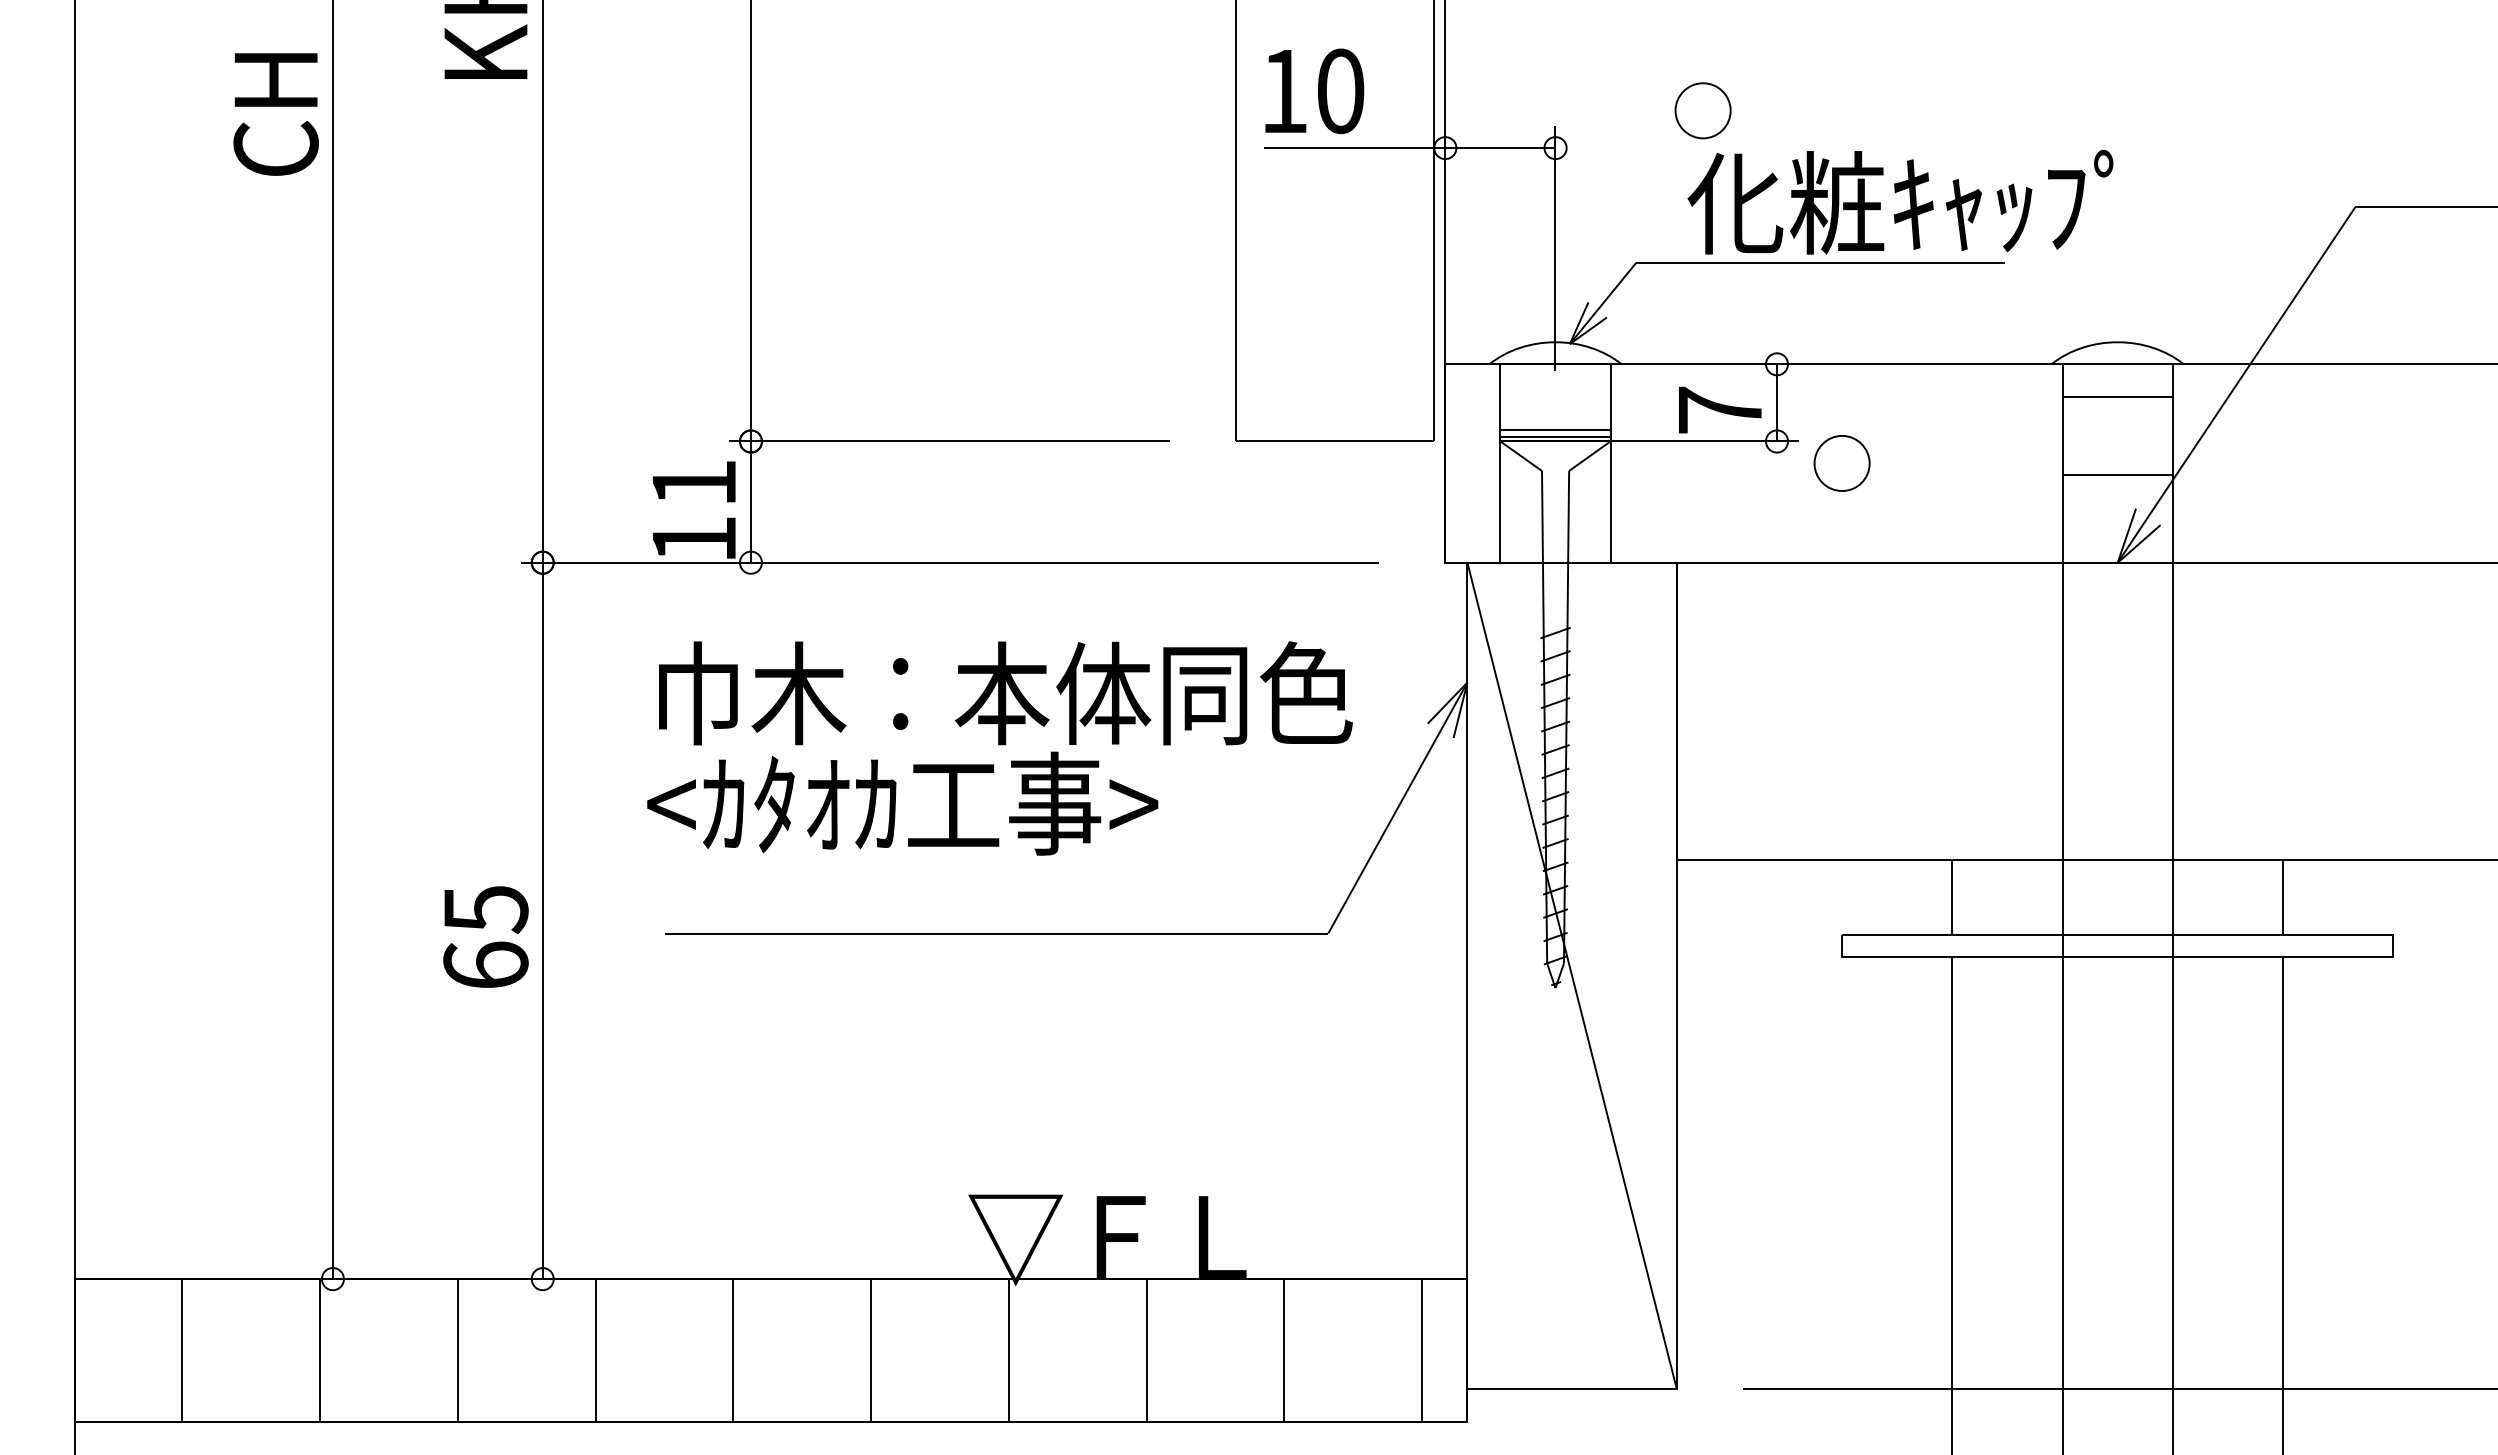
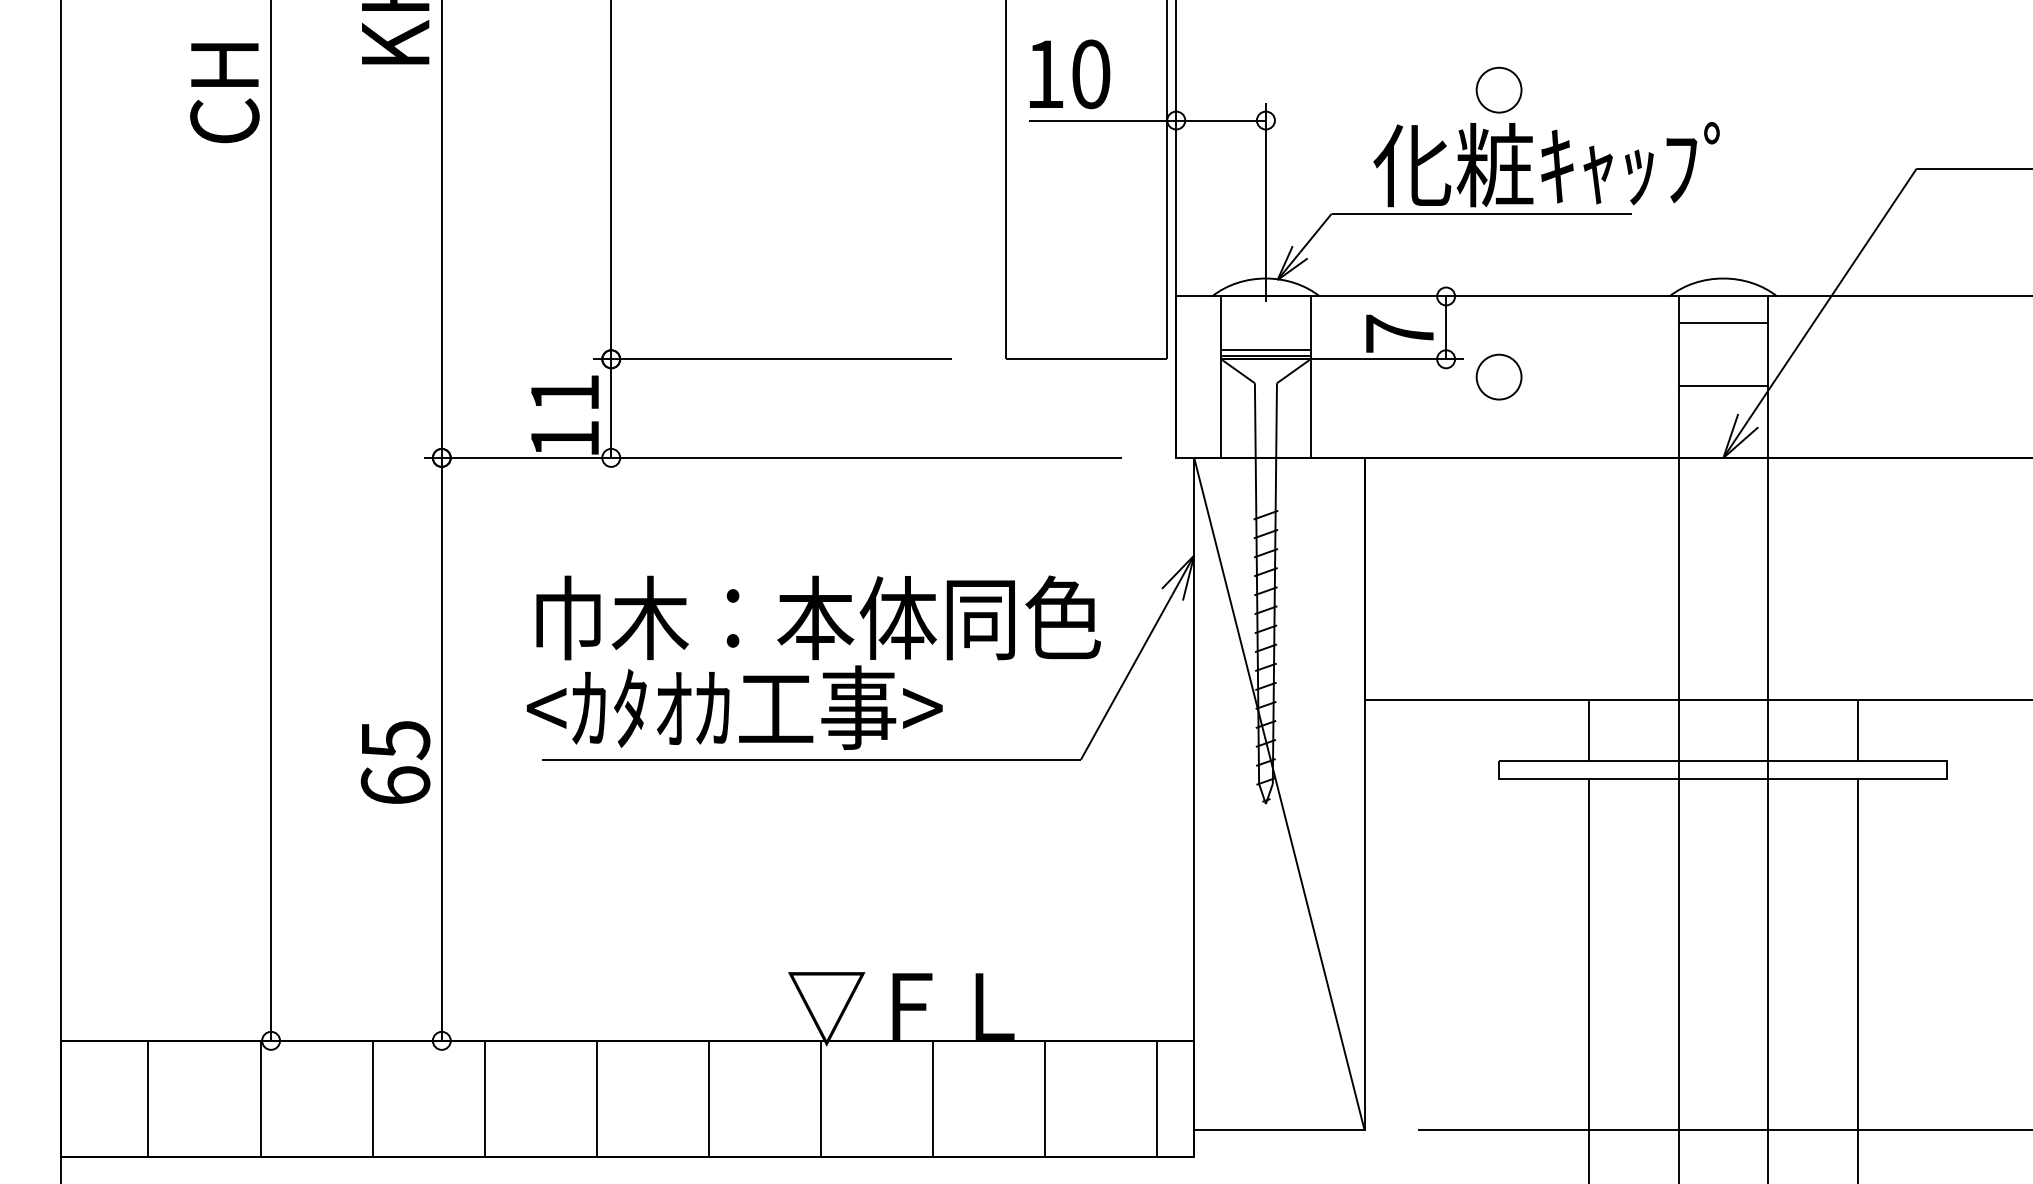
part: (1702, 110) -> (1498, 89), moved
text: (999, 748) -> (813, 662), moved

